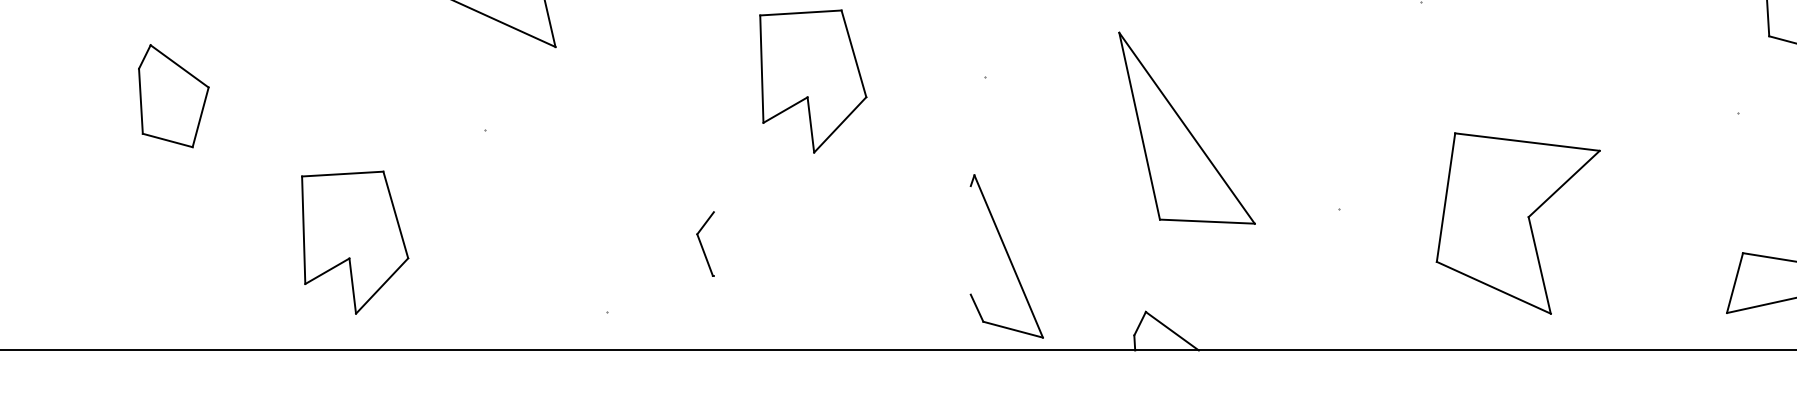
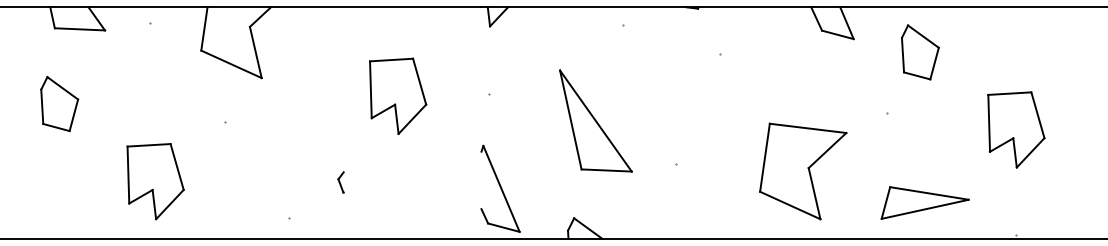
part: (1518, 223) -> (803, 171), moved
part: (704, 244) -> (340, 182), size x0.6

